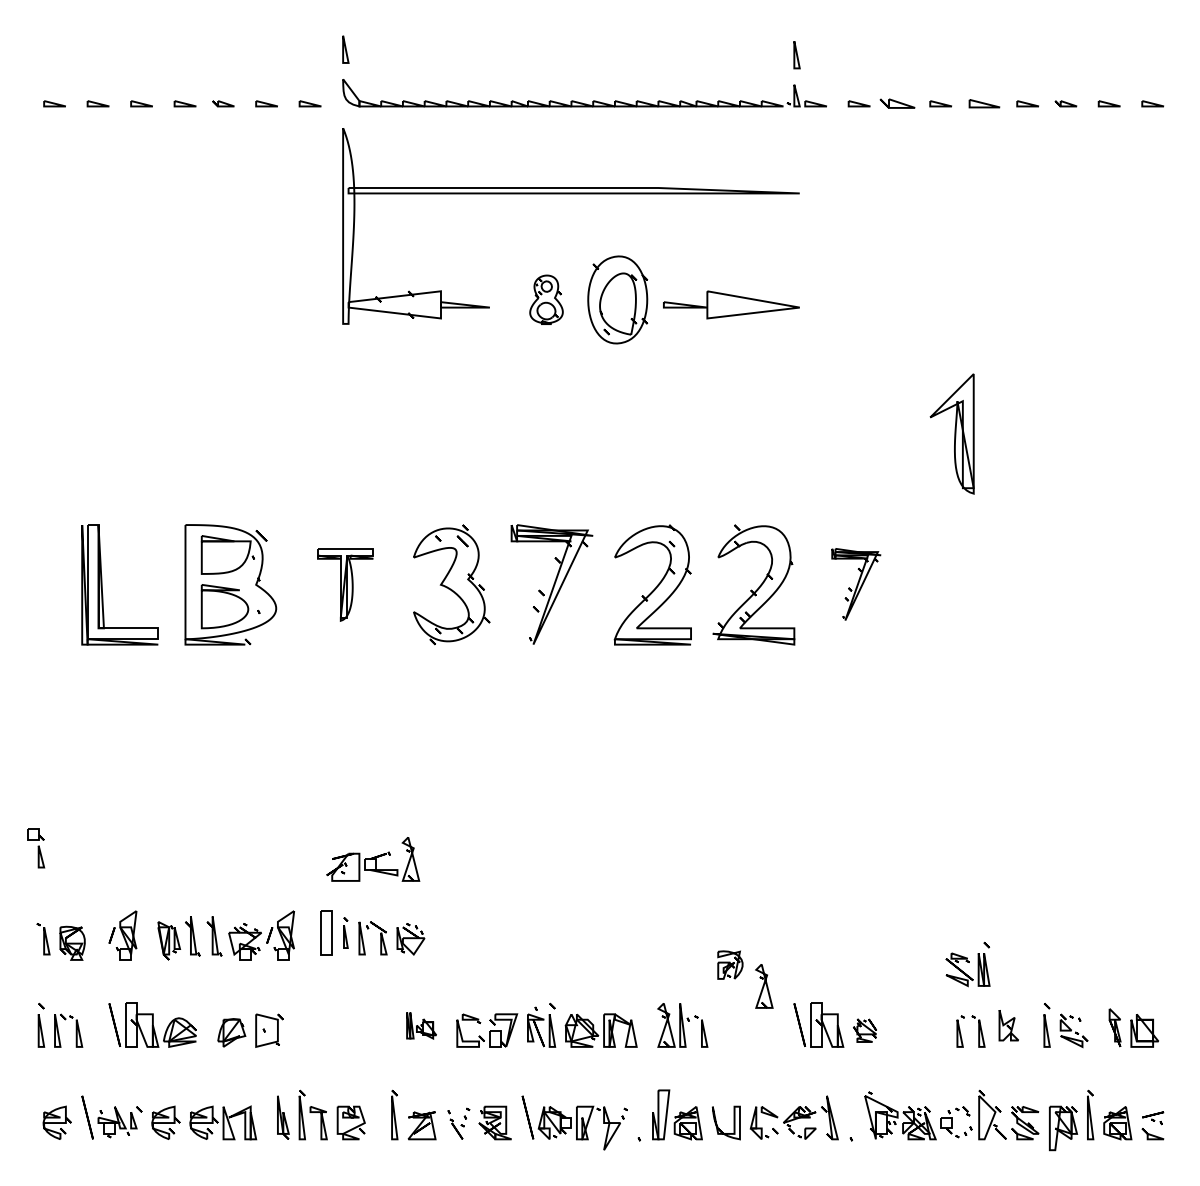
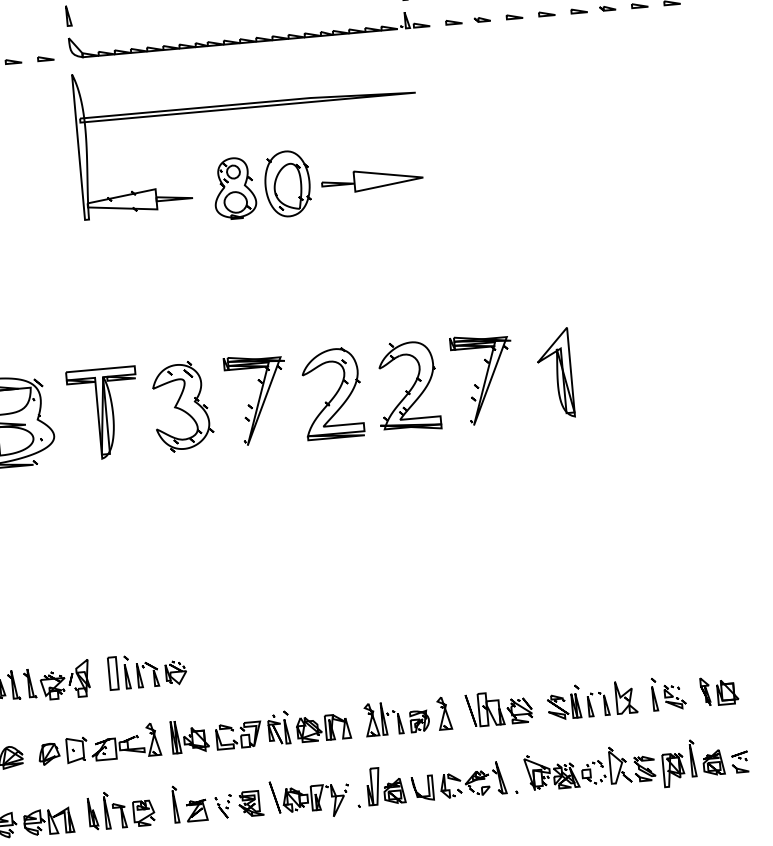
part: (897, 103) -> (482, 19), size x0.62
part: (983, 103) -> (546, 13), size x0.71
part: (546, 299) -> (234, 188), size x1.67
part: (951, 433) -> (554, 373), moved
part: (345, 584) -> (104, 413), size x1.67
part: (856, 584) -> (483, 379), size x1.67
part: (373, 859) -> (125, 741), moved
part: (345, 932) -> (127, 672), size x1.43
part: (730, 964) -> (419, 720), moved
part: (967, 964) -> (563, 702), moved
part: (764, 986) -> (444, 713), moved
part: (421, 1025) -> (189, 736), size x1.67
part: (1008, 1025) -> (626, 697), size x1.43
part: (864, 1030) -> (519, 710), size x1.43

